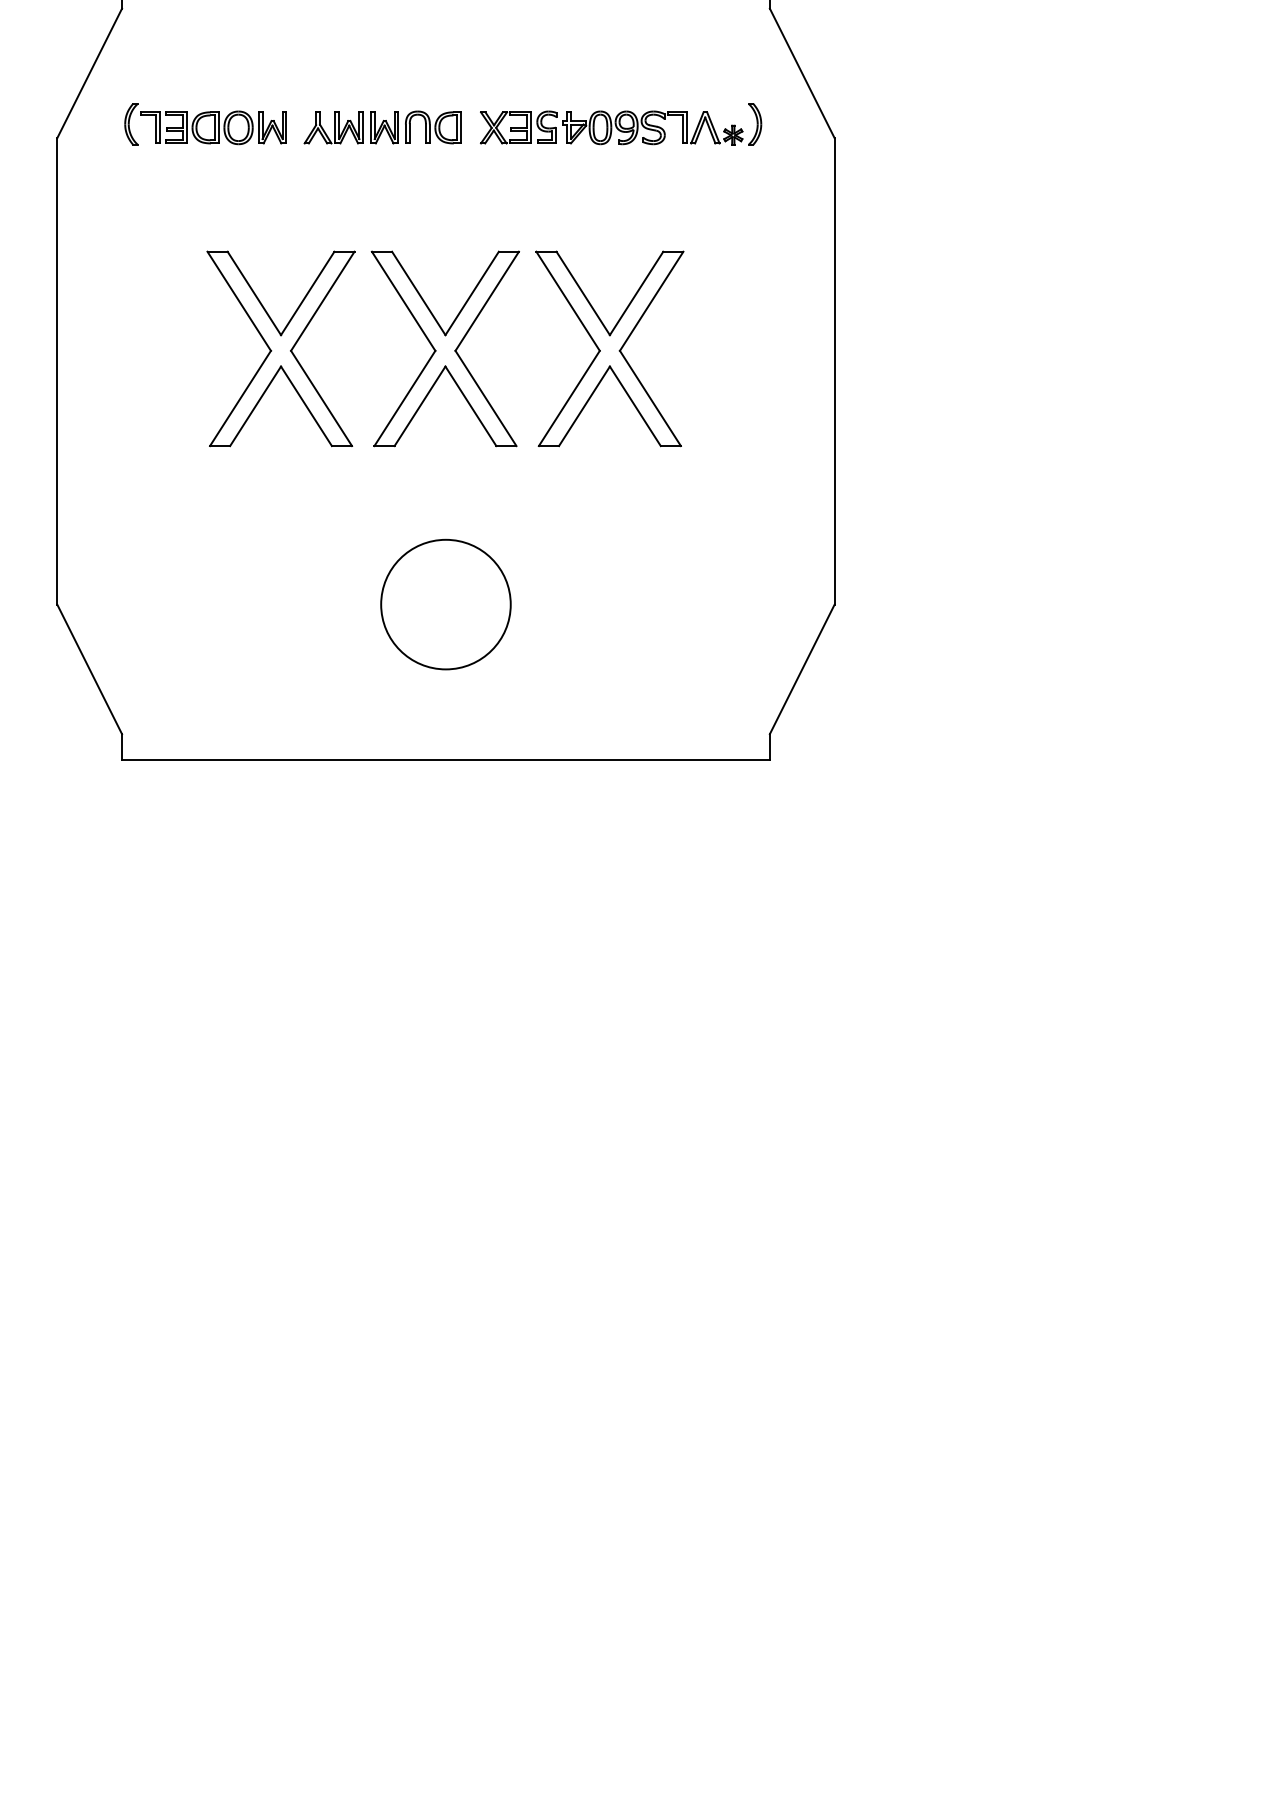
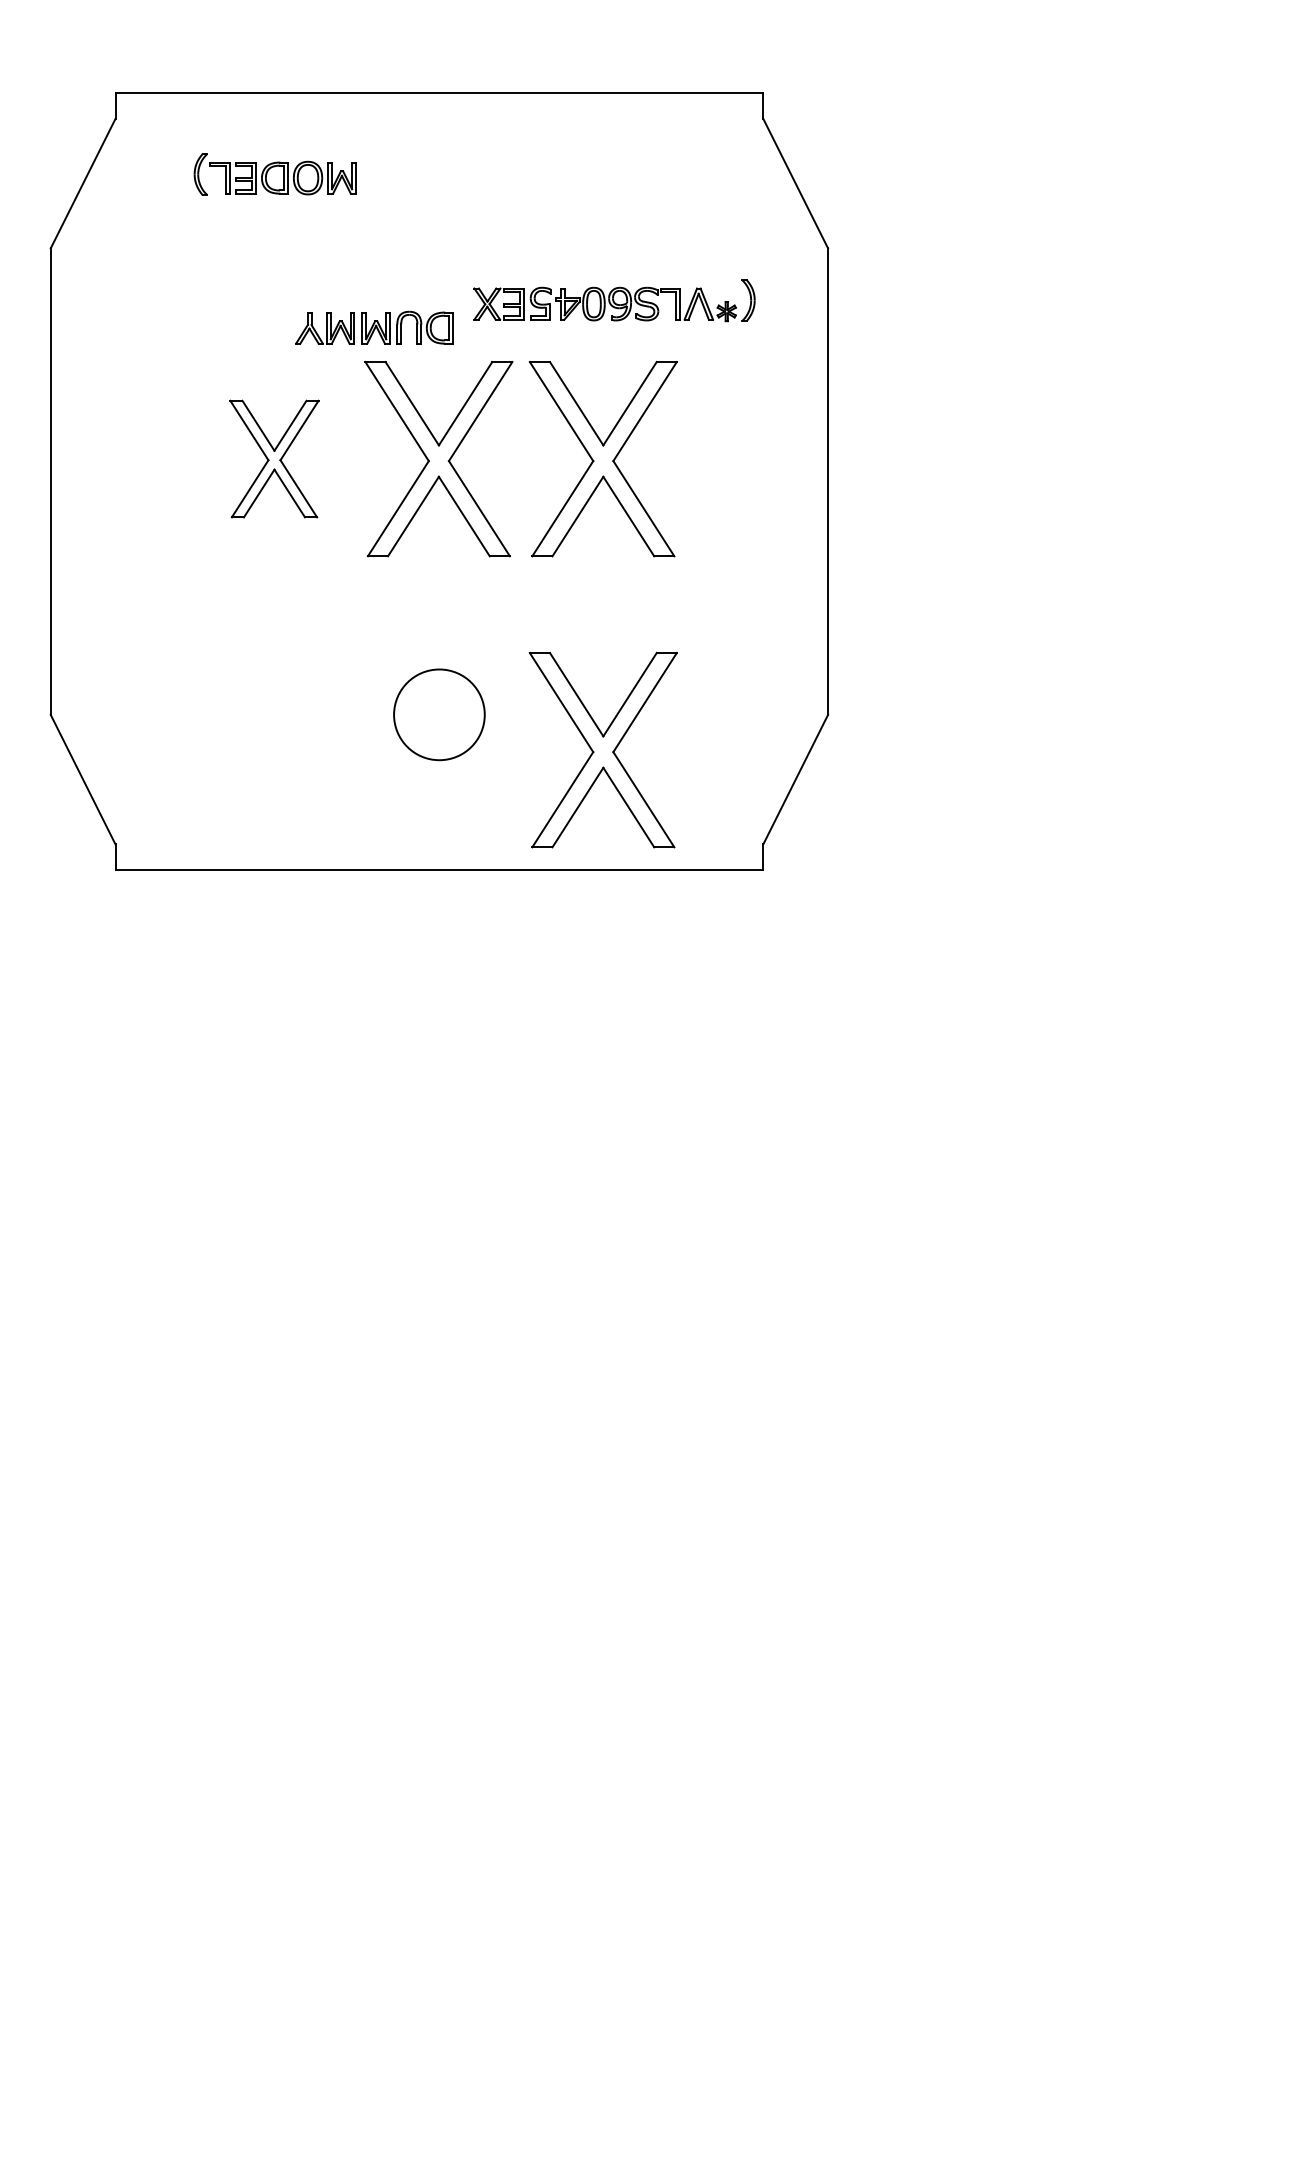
part: (205, 124) -> (274, 174), moved
part: (621, 124) -> (614, 300), moved
part: (383, 127) -> (374, 327), moved
part: (281, 348) -> (274, 458), size x0.6
circle: (446, 604) -> (439, 714), size x0.7
part: (609, 639) -> (602, 749), added

